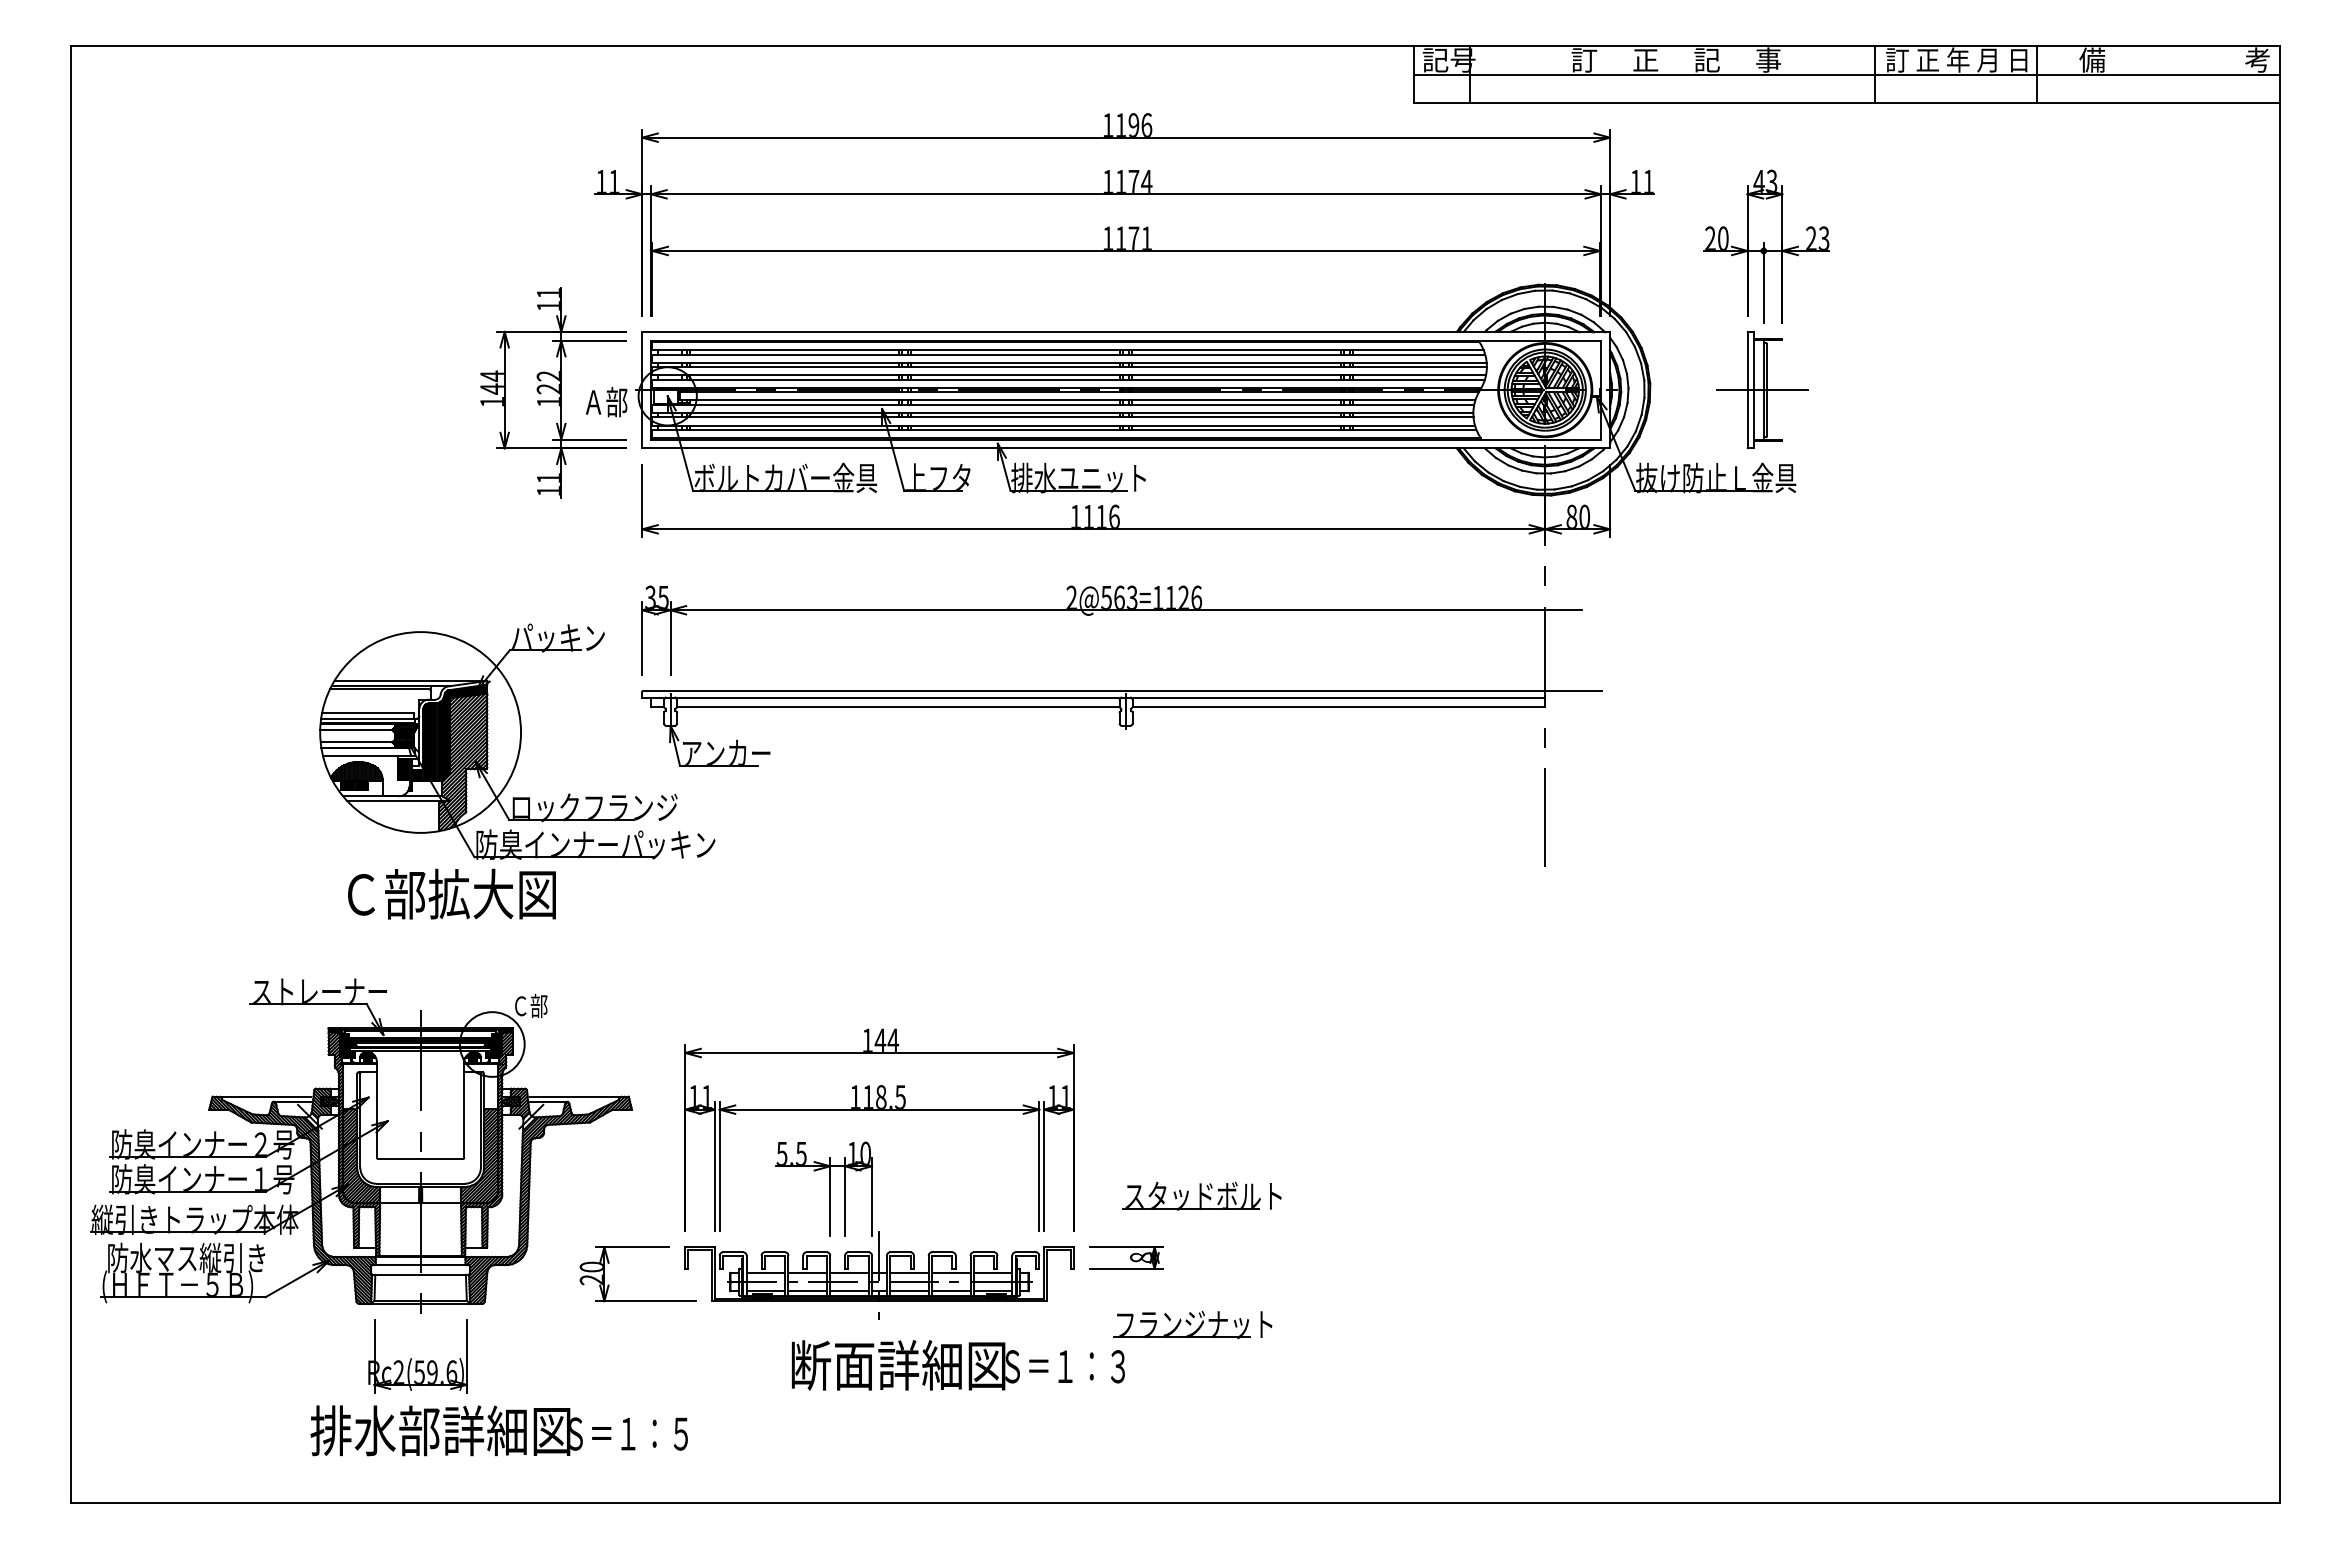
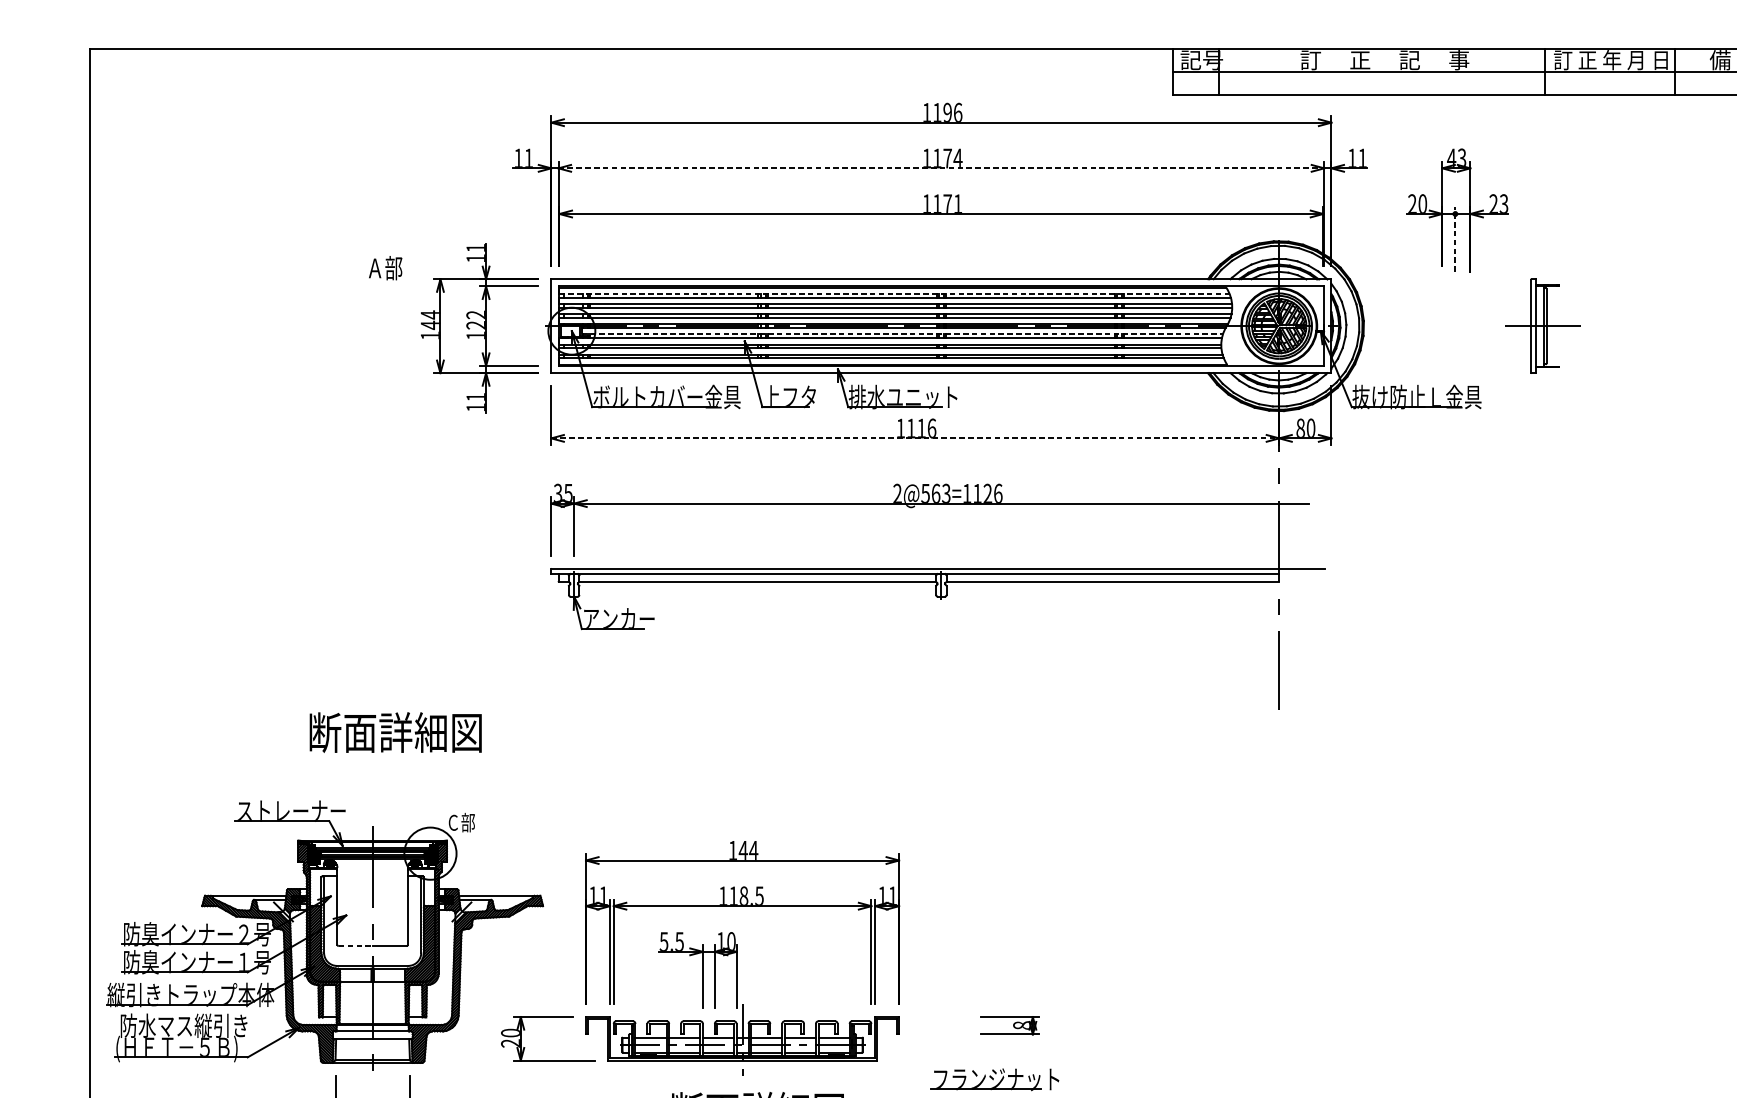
line: (1126, 194) -> (941, 168), solid -> dashed
line: (1763, 282) -> (1455, 239), solid -> dashed
line: (1068, 350) -> (894, 294), solid -> dashed
part: (1762, 390) -> (1543, 326), moved
line: (1077, 400) -> (902, 334), solid -> dashed
text: (606, 402) -> (385, 268), moved
line: (1093, 529) -> (915, 438), solid -> dashed
part: (517, 741) -> (450, 609), removed
text: (427, 893) -> (378, 731), Ｃ部拡大図 -> 断面詳細図
line: (400, 1159) -> (356, 946), solid -> dashed
part: (1201, 1195) -> (1002, 975), removed
part: (1126, 1257) -> (1010, 1025), moved

